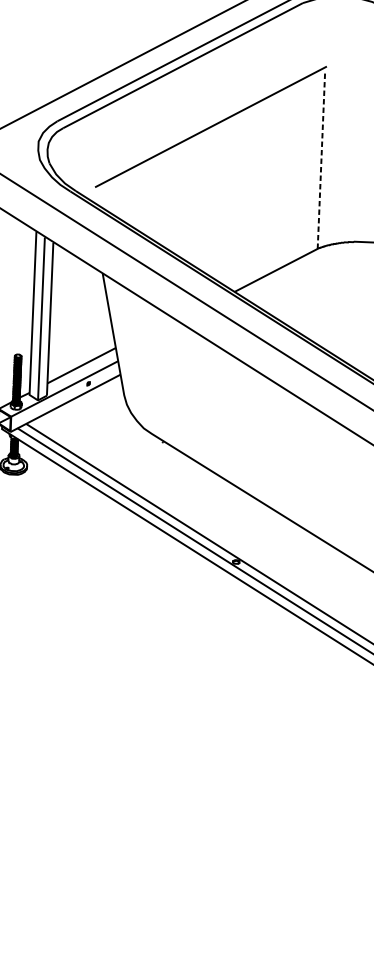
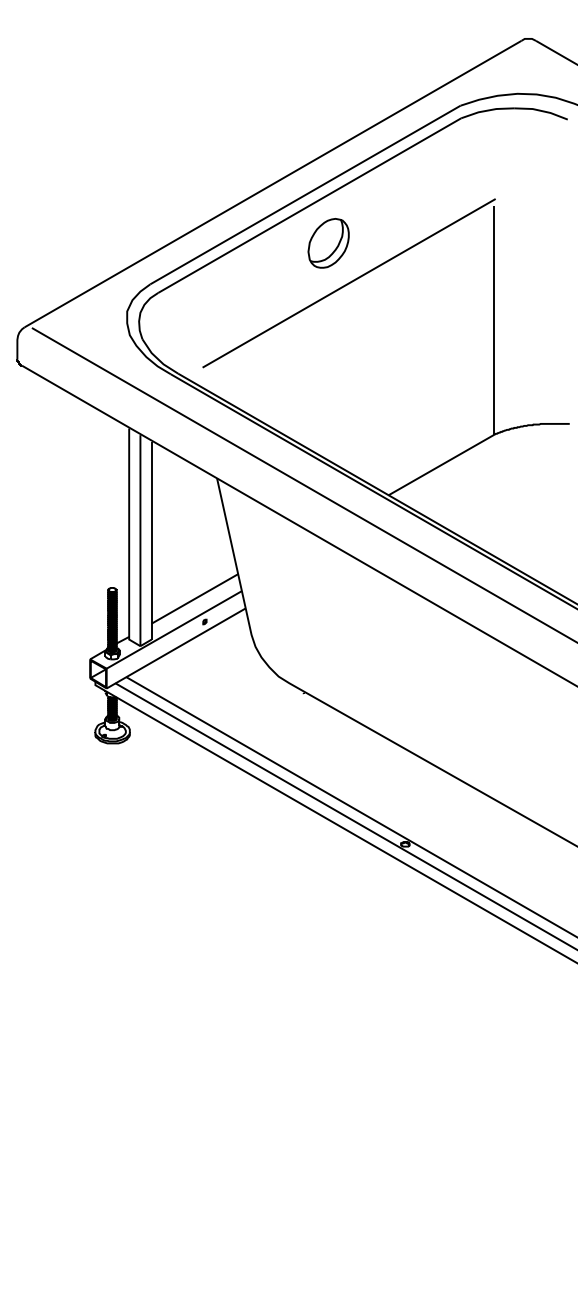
part: (196, 95) -> (328, 243), added
line: (321, 160) -> (493, 320), dashed -> solid

